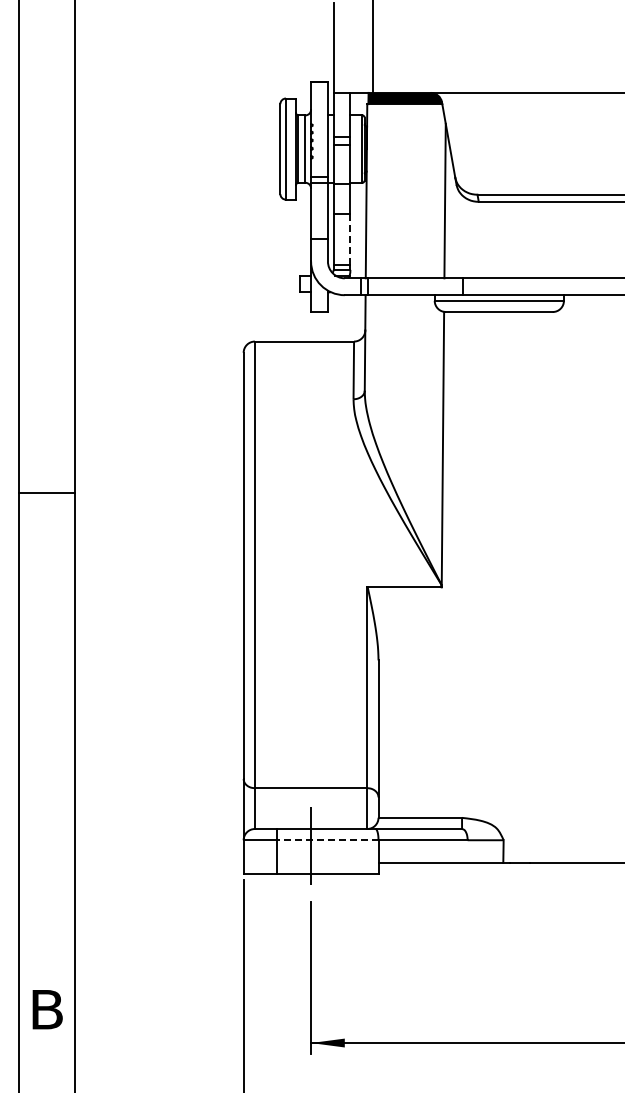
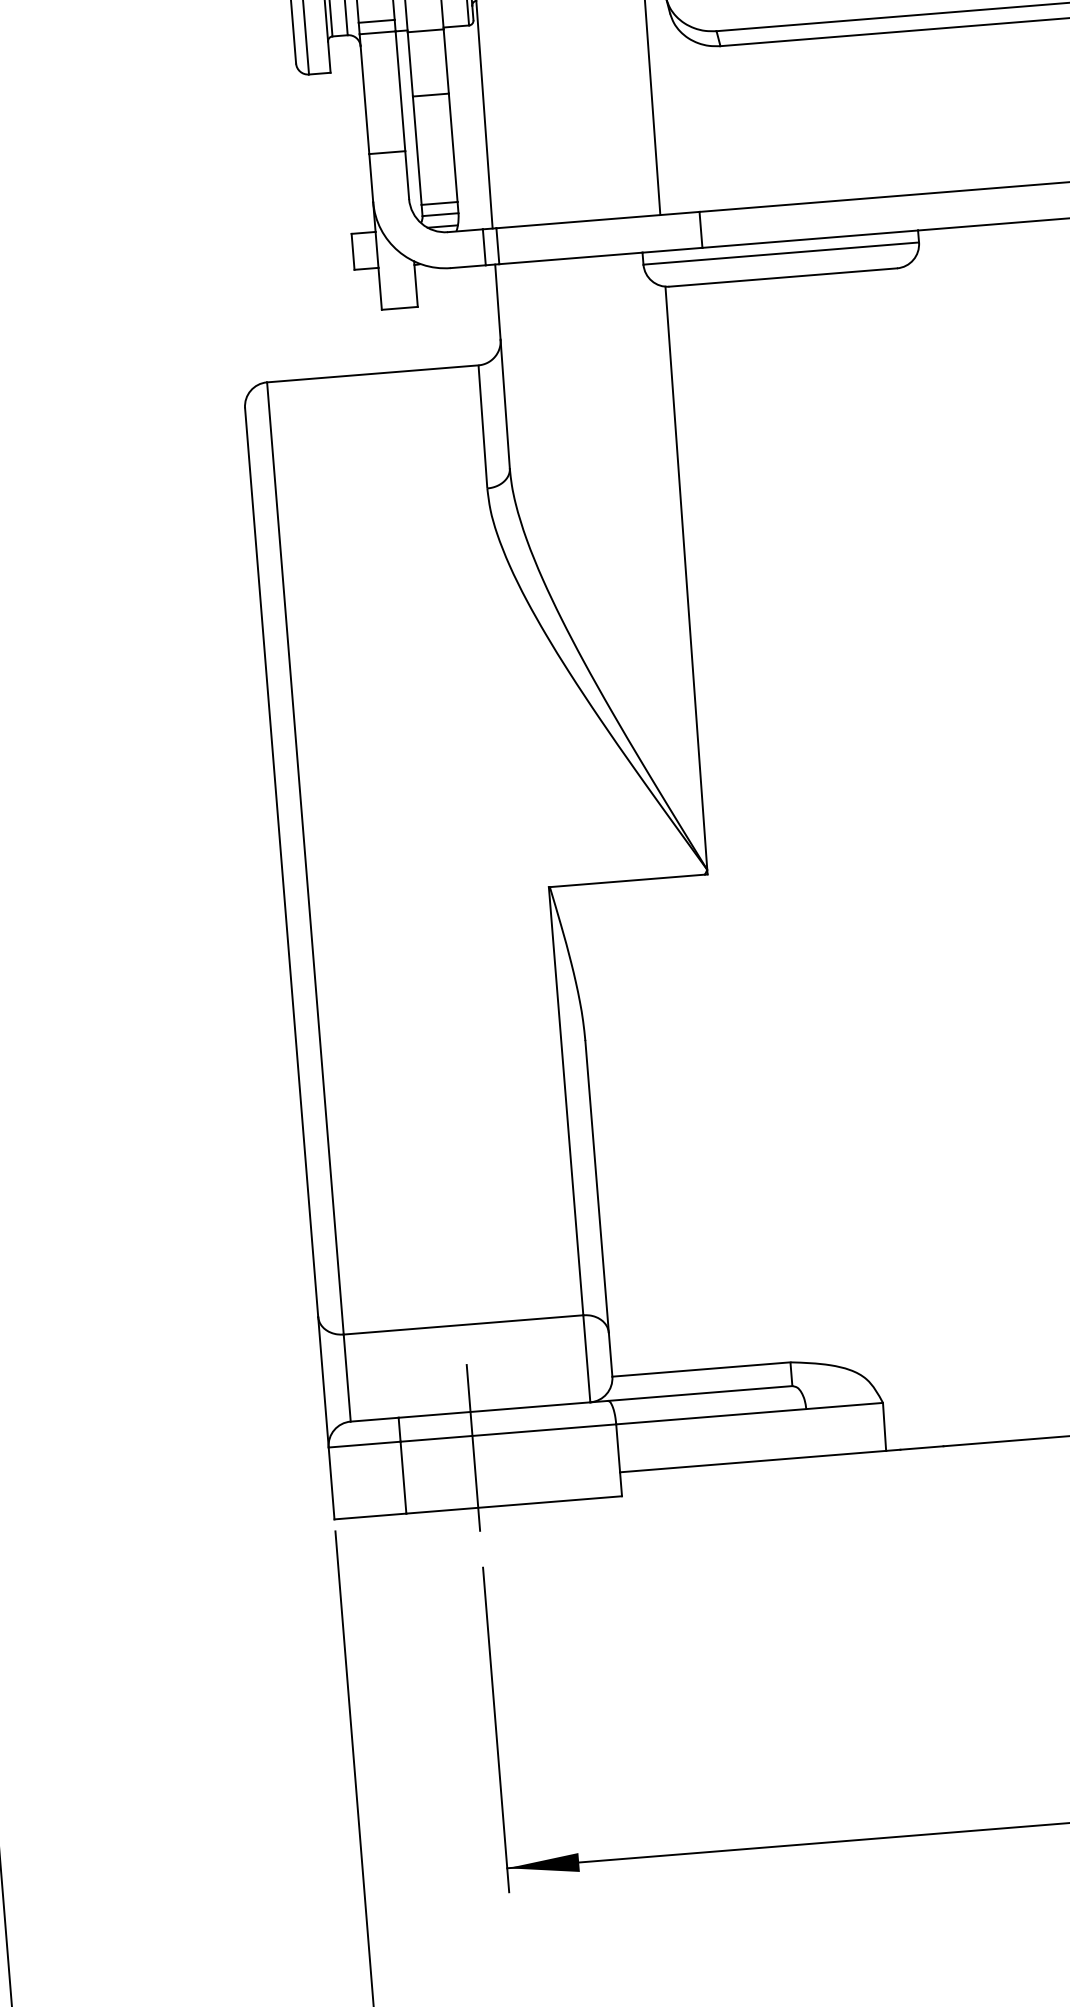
line: (350, 239) -> (453, 148), dashed -> solid
line: (327, 840) -> (507, 1433), dashed -> solid

